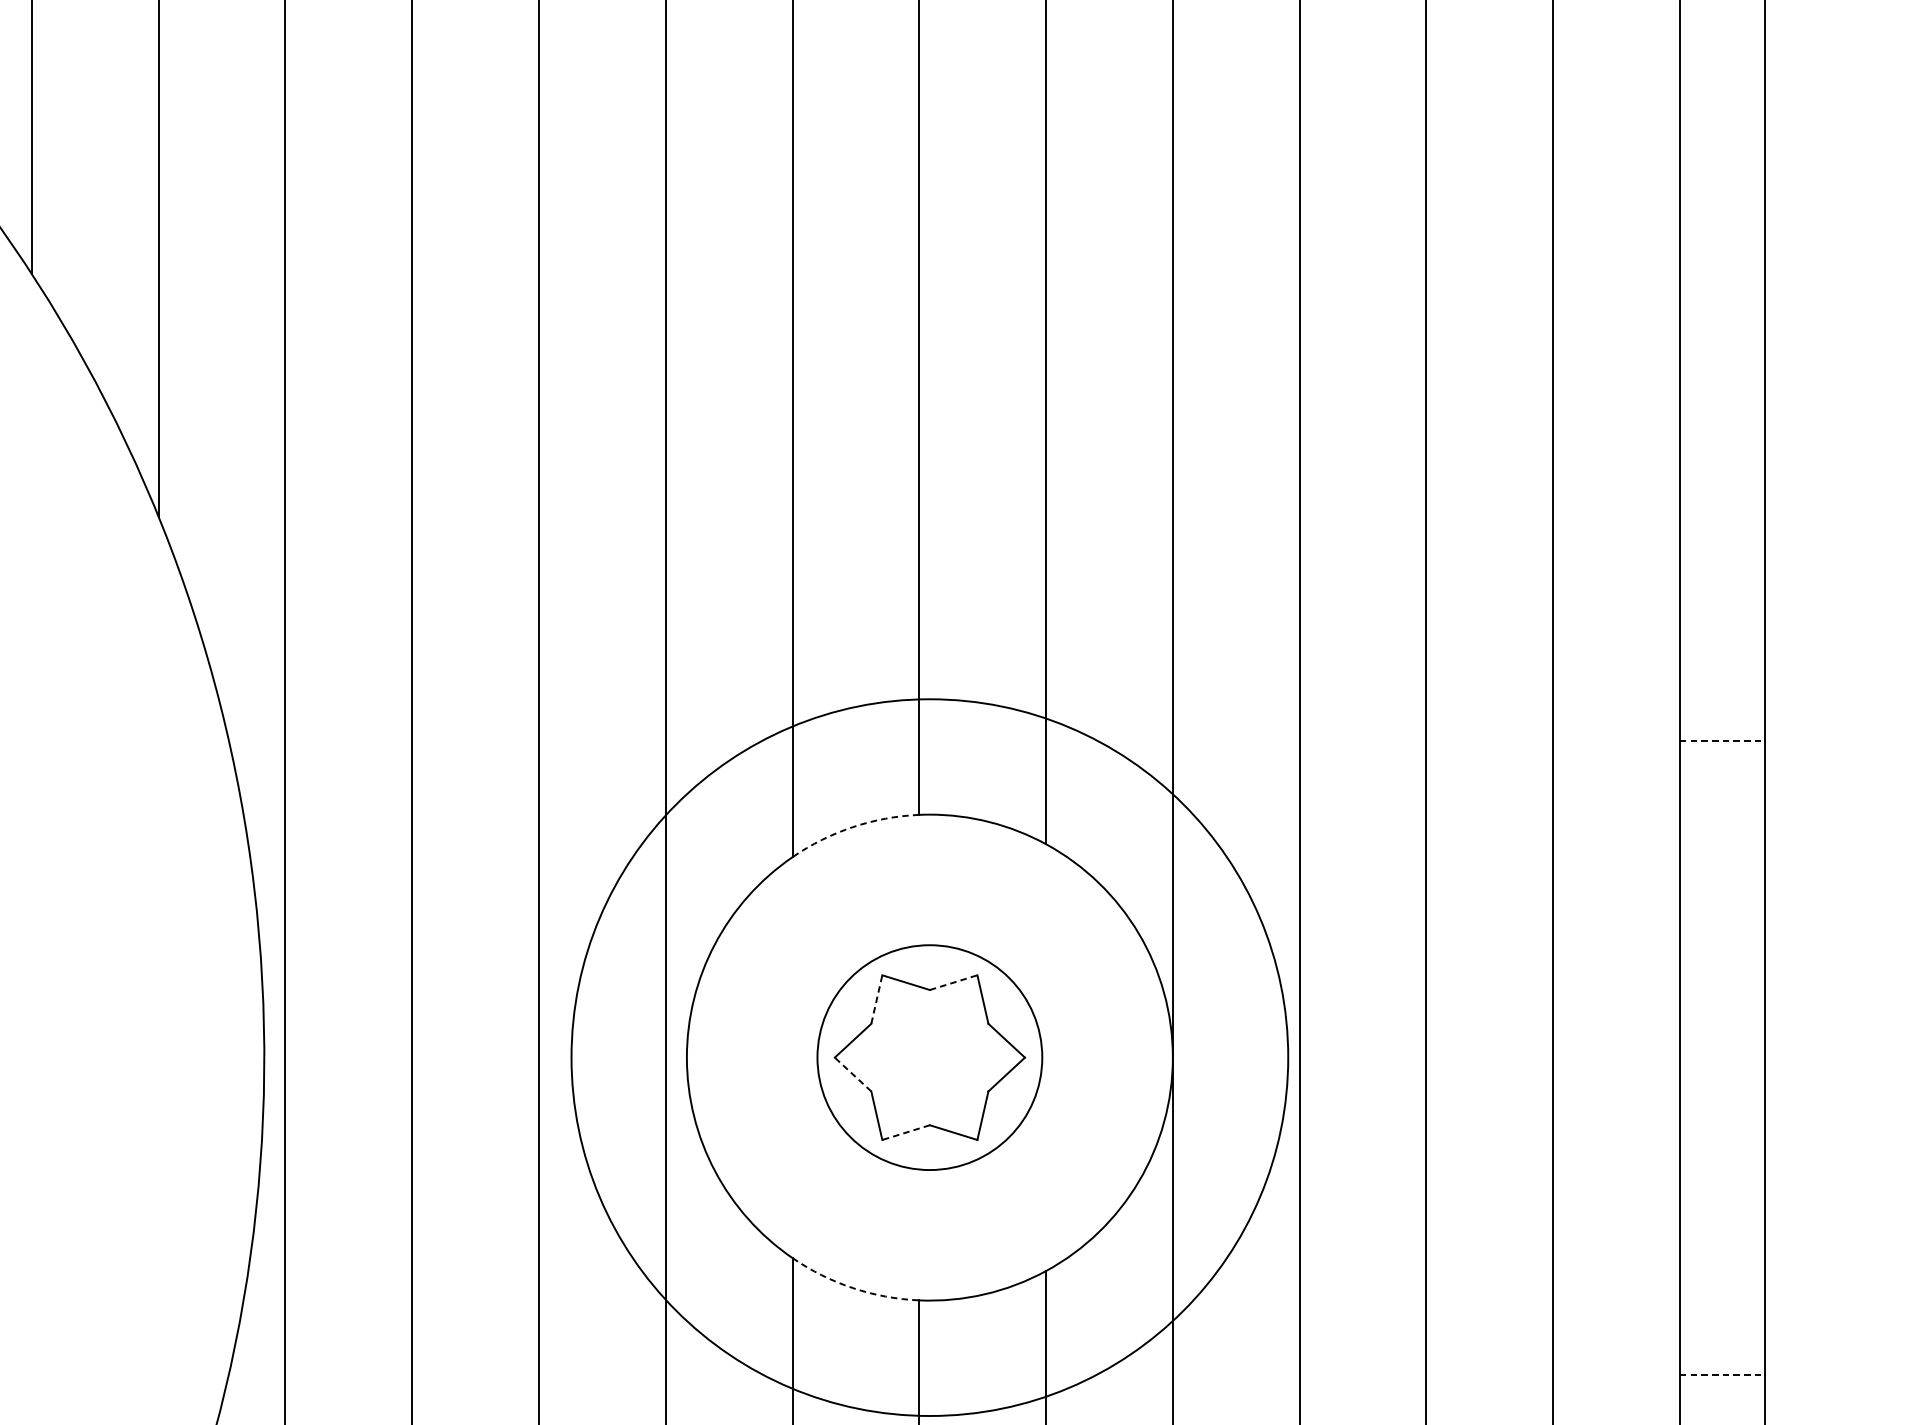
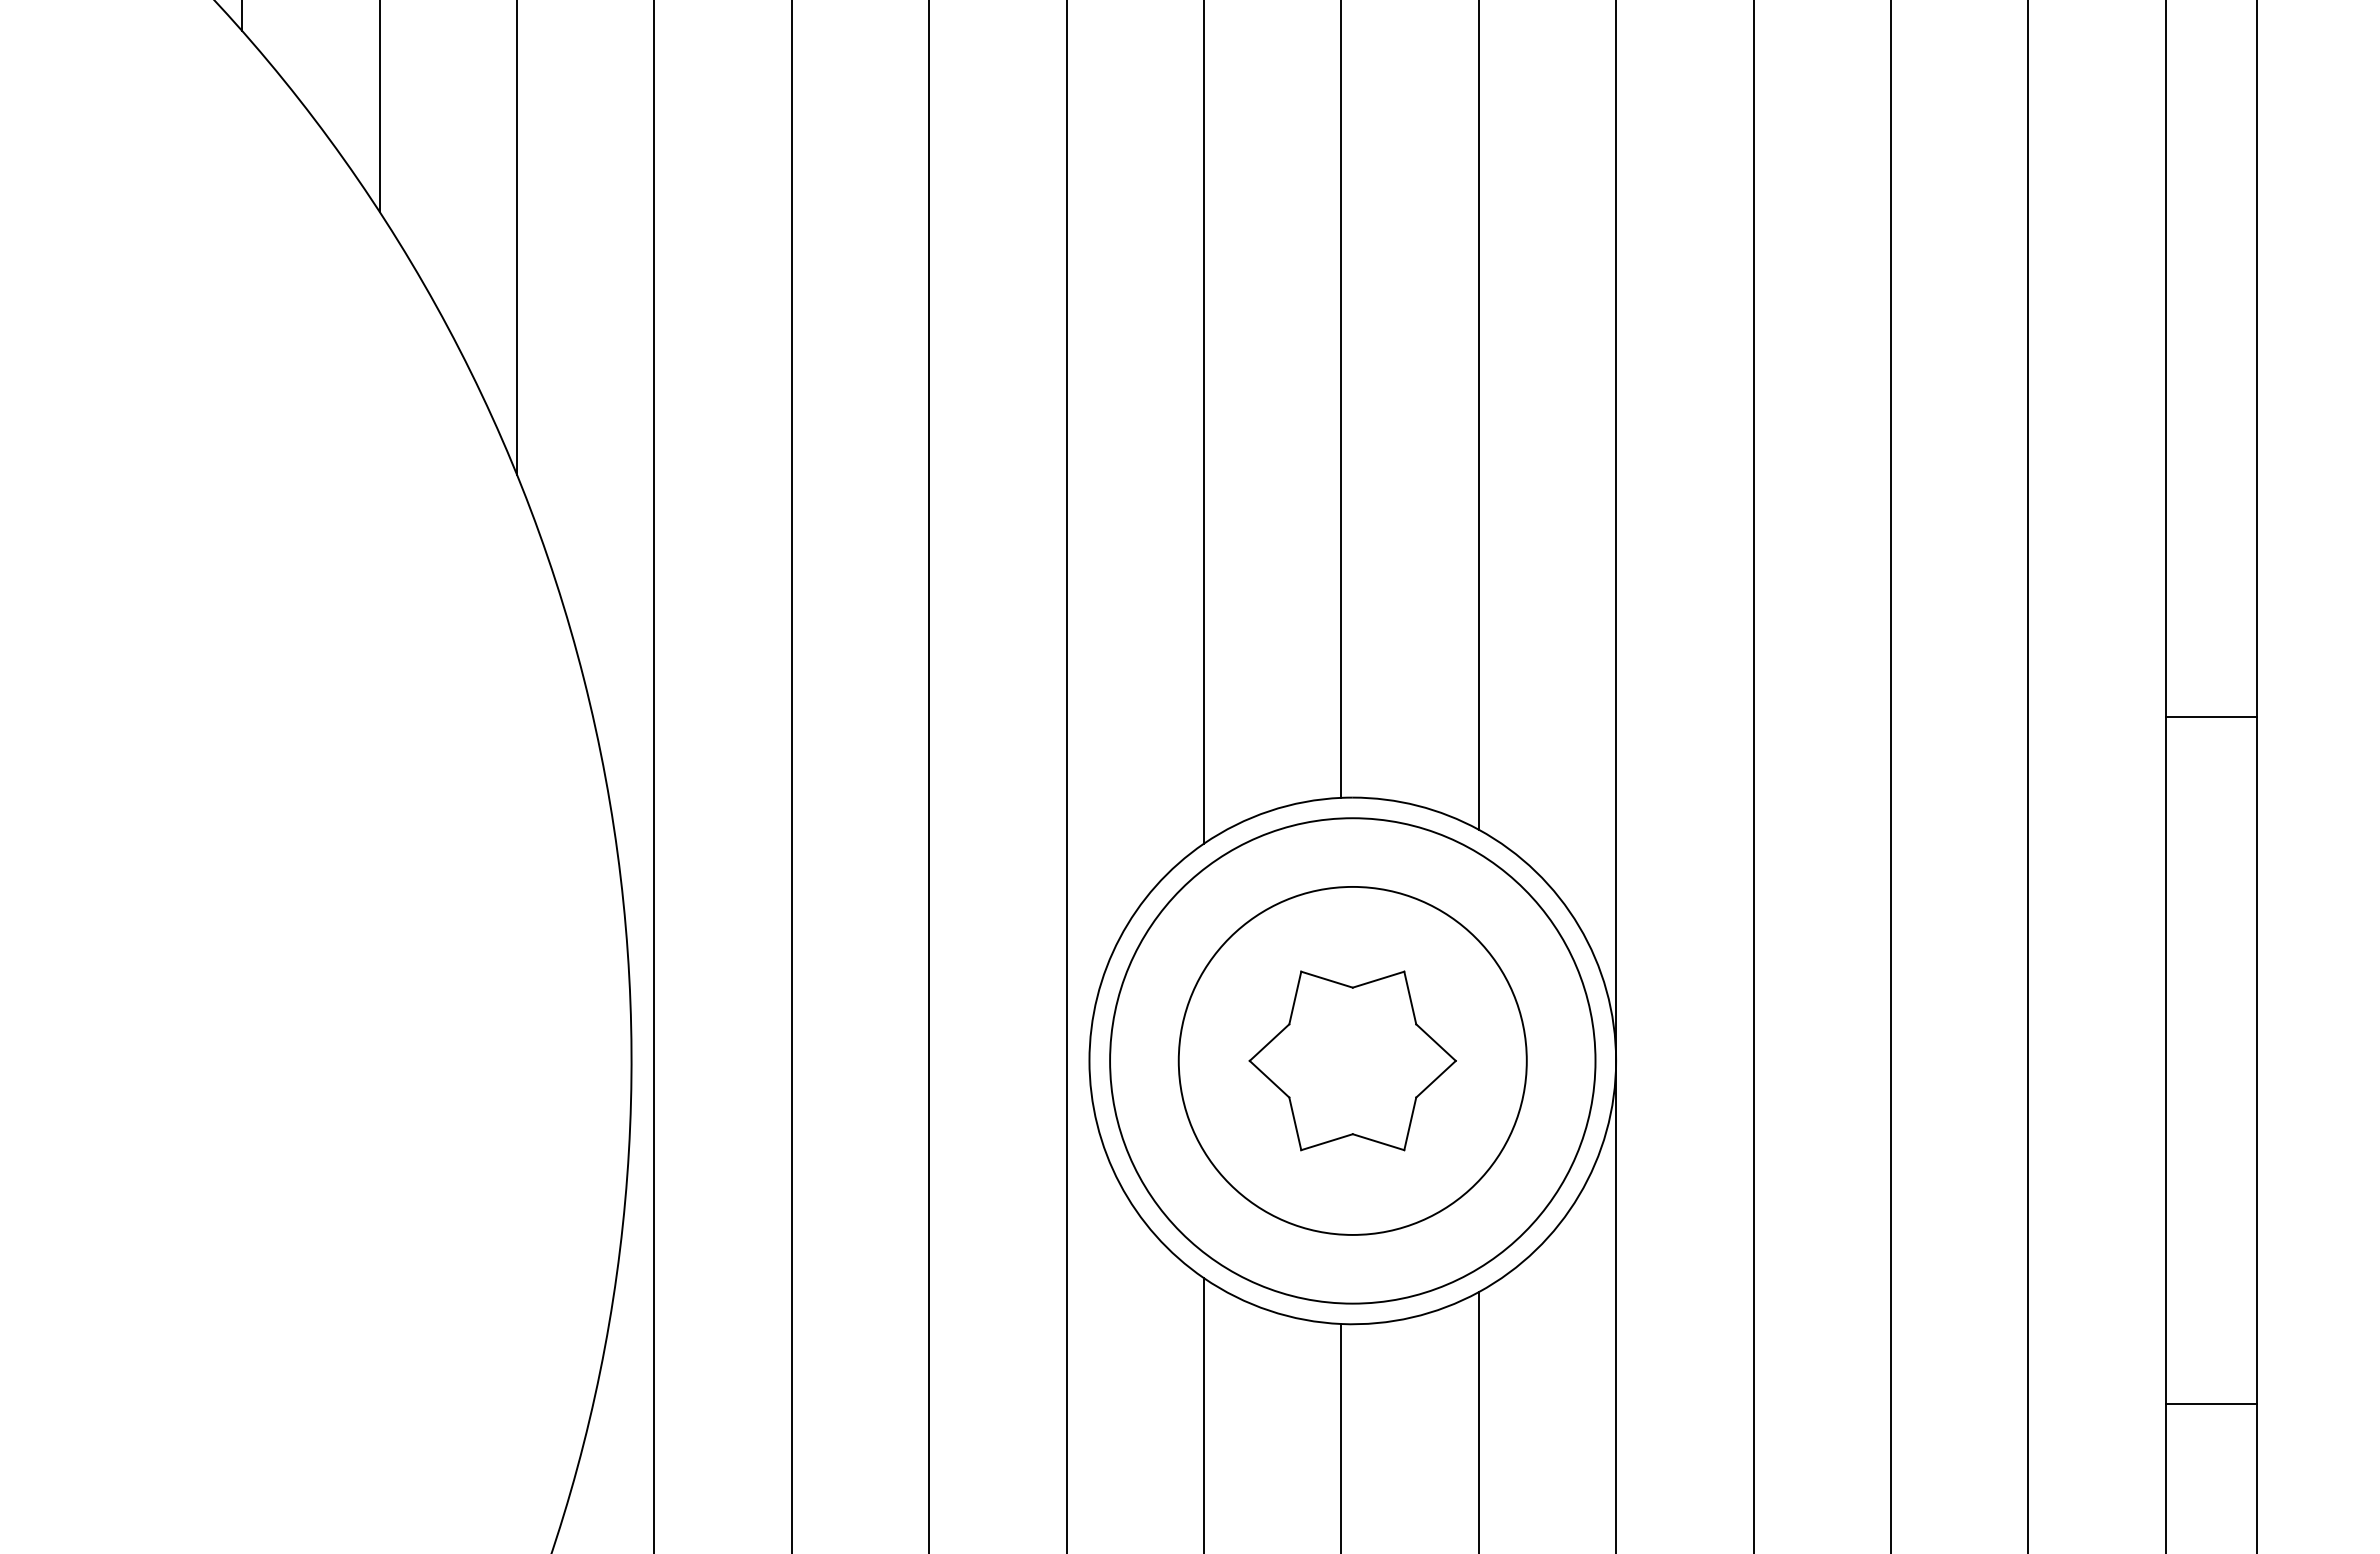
line: (1722, 740) -> (2211, 717), dashed -> solid
arc: (853, 827) -> (1269, 811), dashed -> solid
line: (953, 982) -> (1378, 979), dashed -> solid
line: (877, 1000) -> (1295, 998), dashed -> solid
circle: (929, 1057) -> (1352, 1060), size x0.62
circle: (929, 1057) -> (1352, 1060), size x1.43
line: (853, 1074) -> (1269, 1079), dashed -> solid
line: (906, 1132) -> (1327, 1142), dashed -> solid
arc: (853, 1287) -> (1269, 1310), dashed -> solid
line: (1722, 1374) -> (2211, 1404), dashed -> solid

